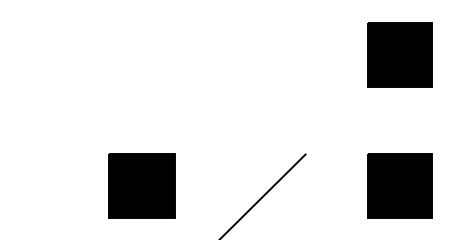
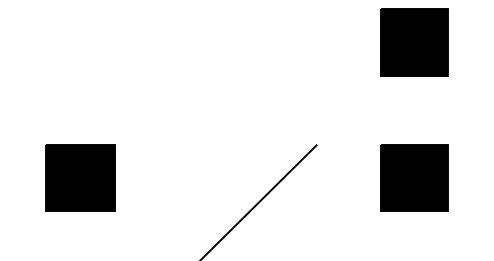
part: (141, 185) -> (80, 177), moved

